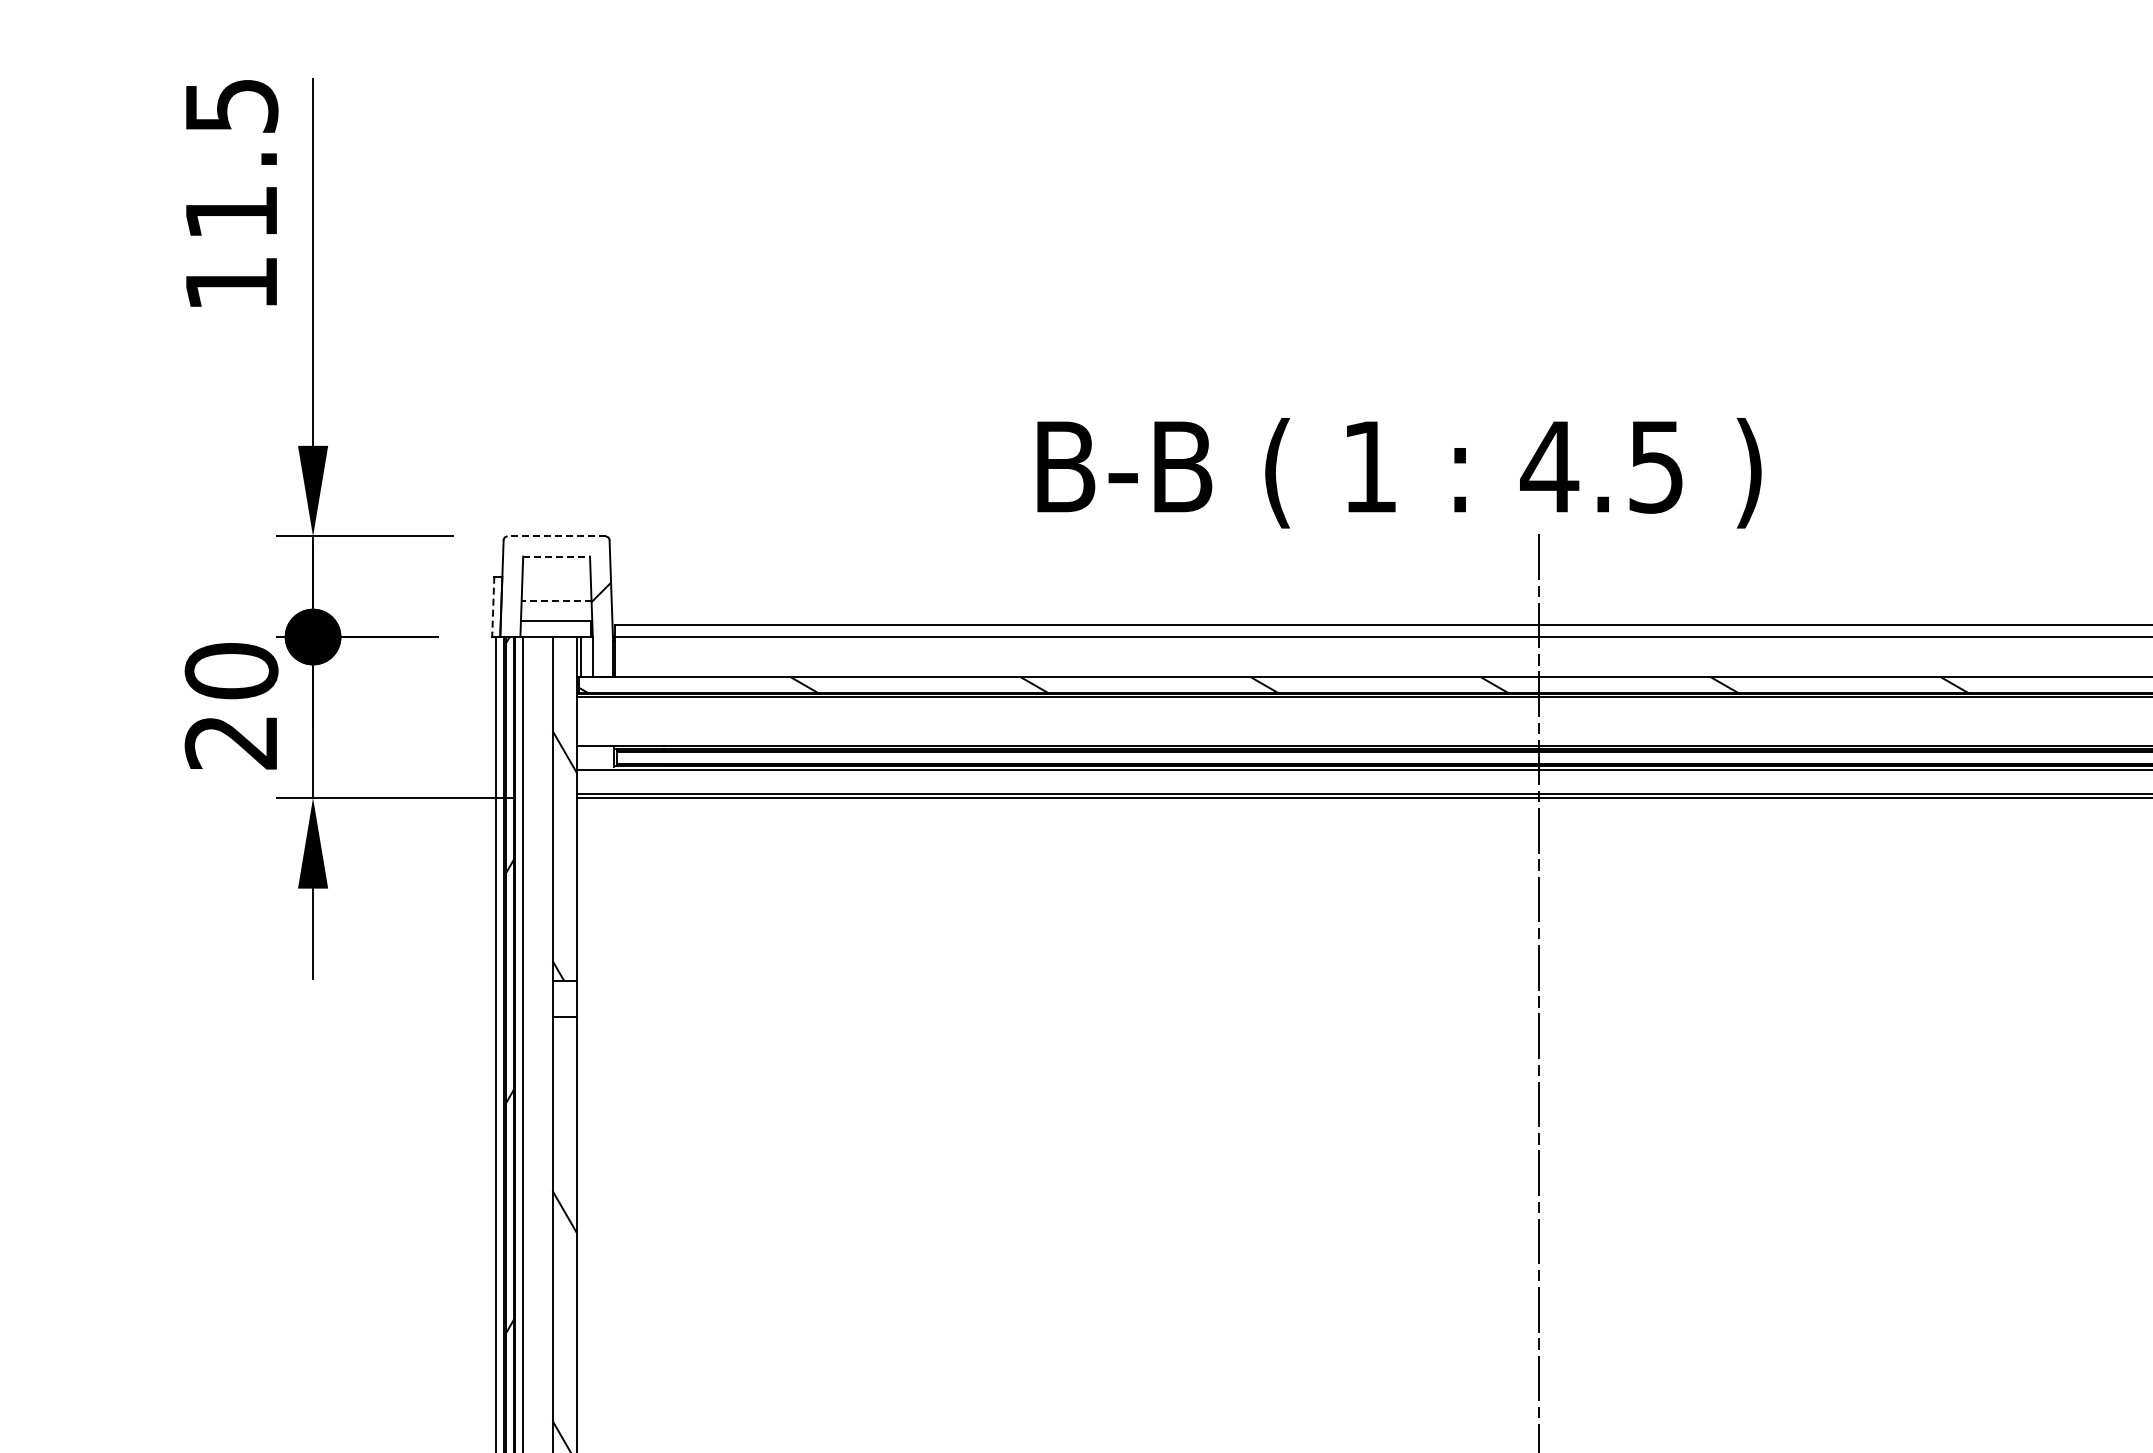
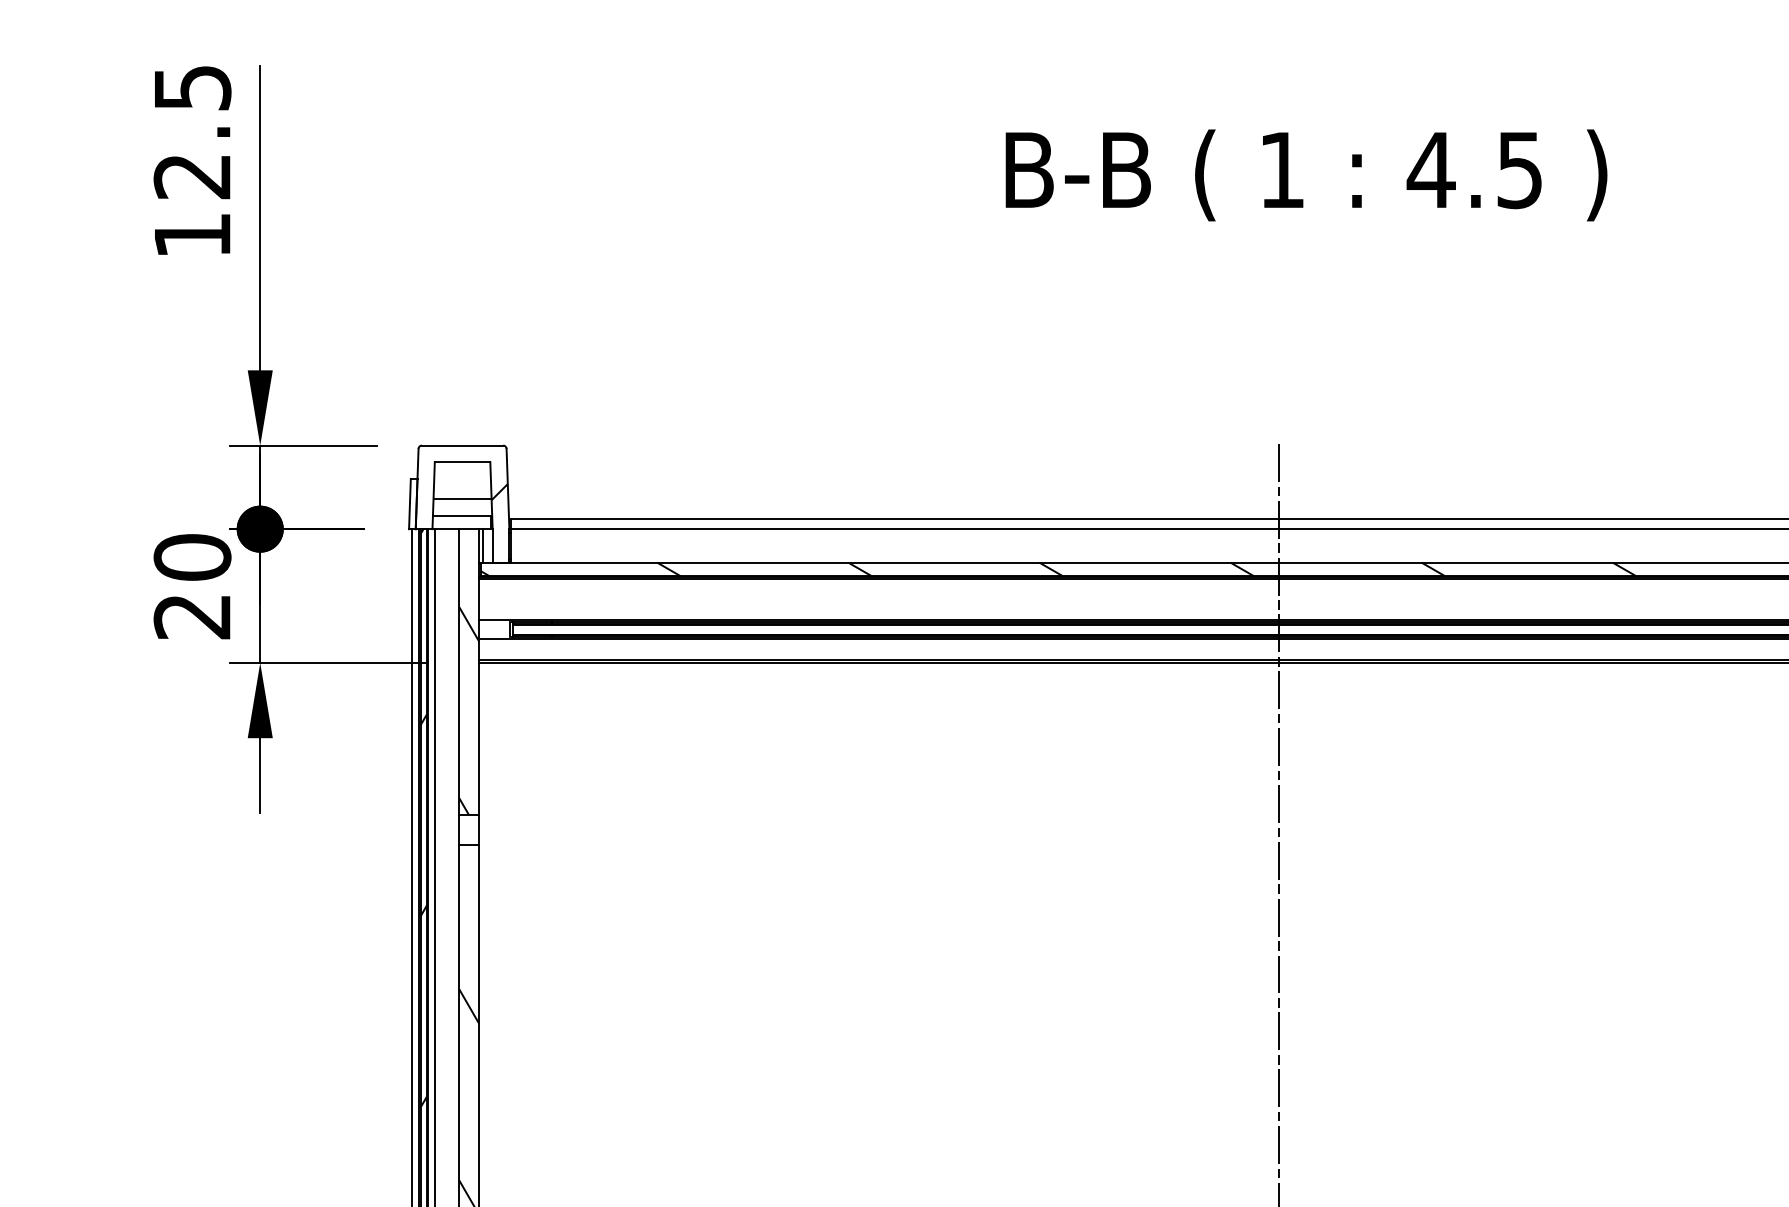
text: (230, 213) -> (191, 177), 11.5 -> 12.5
text: (1399, 473) -> (1306, 175), moved
line: (556, 536) -> (462, 445), dashed -> solid
line: (557, 556) -> (463, 462), dashed -> solid
line: (556, 600) -> (462, 498), dashed -> solid
line: (493, 607) -> (410, 504), dashed -> solid

